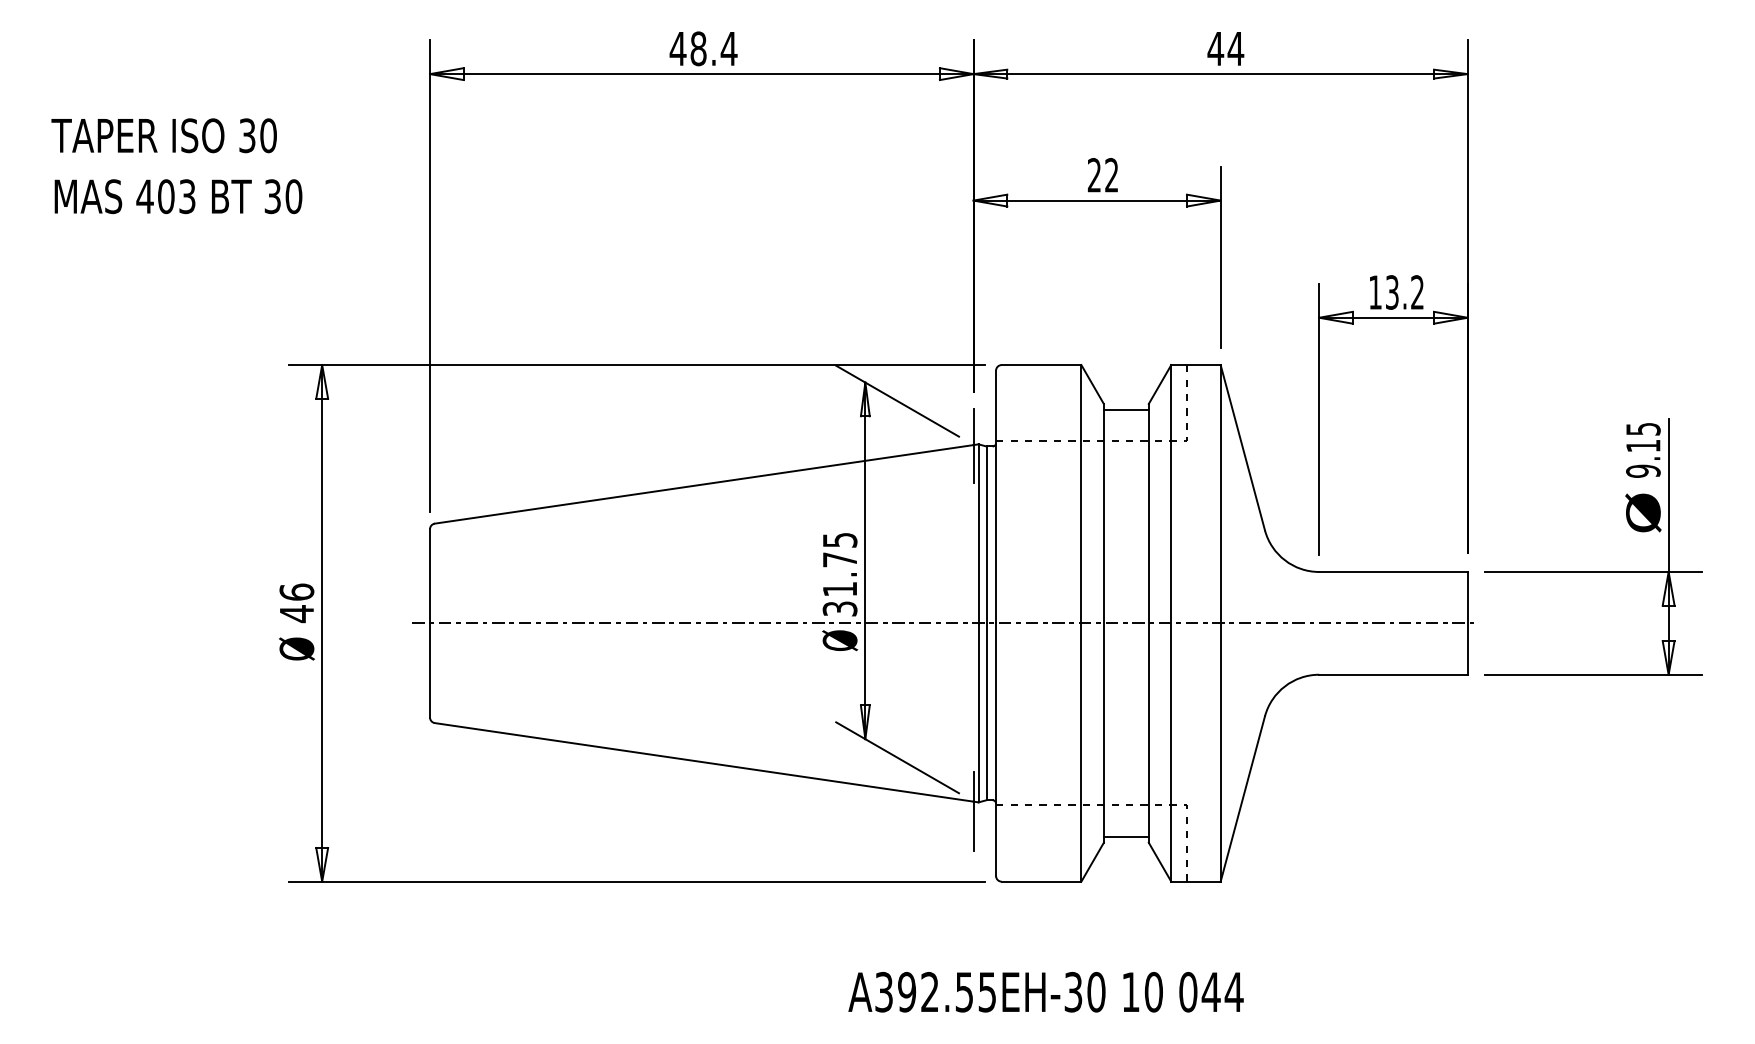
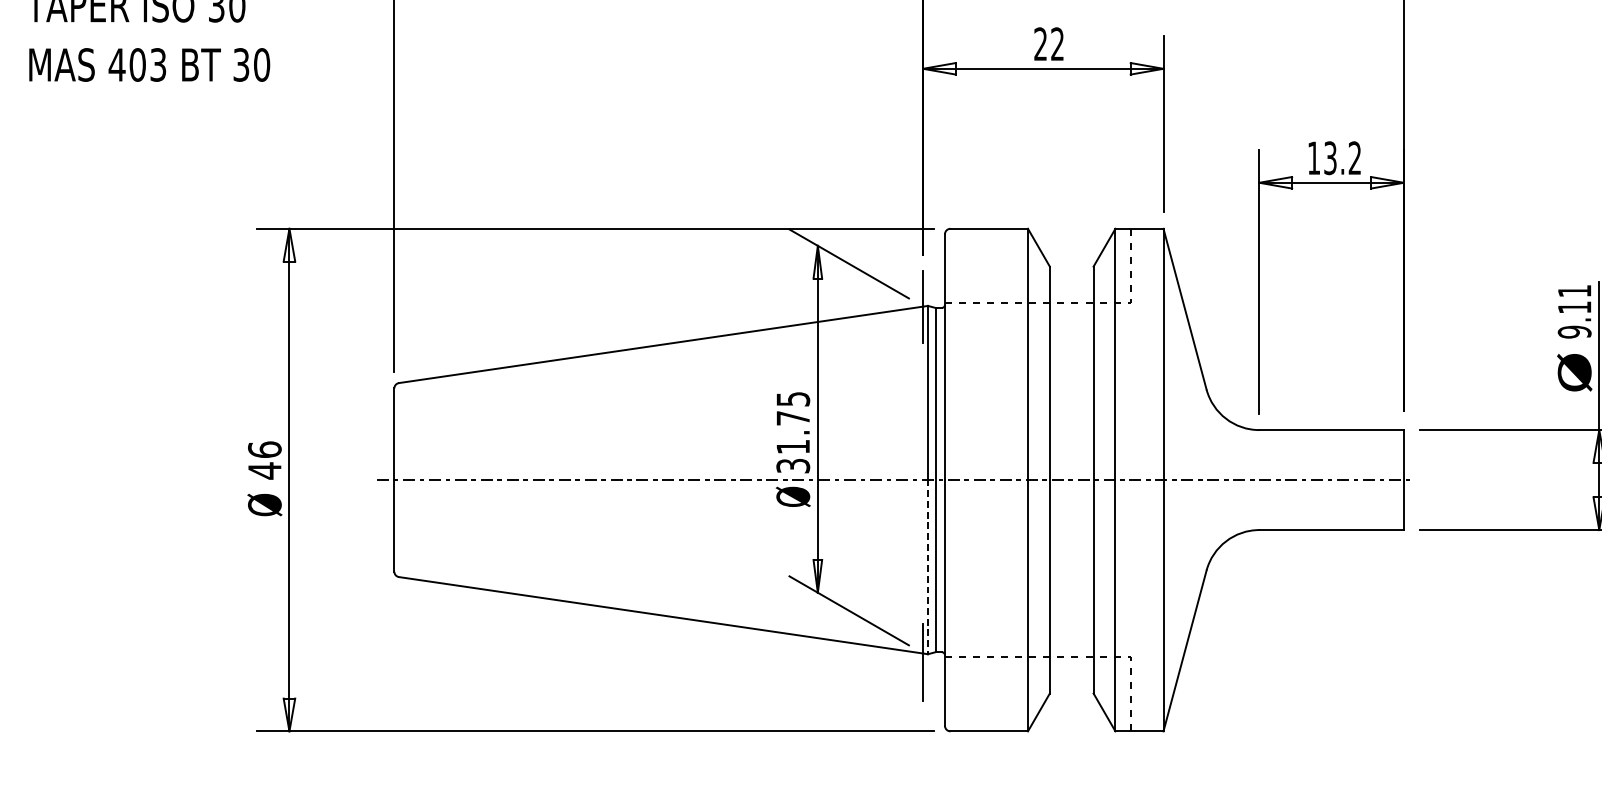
line: (1125, 409) -> (1070, 272), removed
text: (1643, 429) -> (1574, 291), 9.15 -> 9.11
line: (978, 712) -> (927, 566), solid -> dashed
line: (1125, 836) -> (1070, 687), removed

